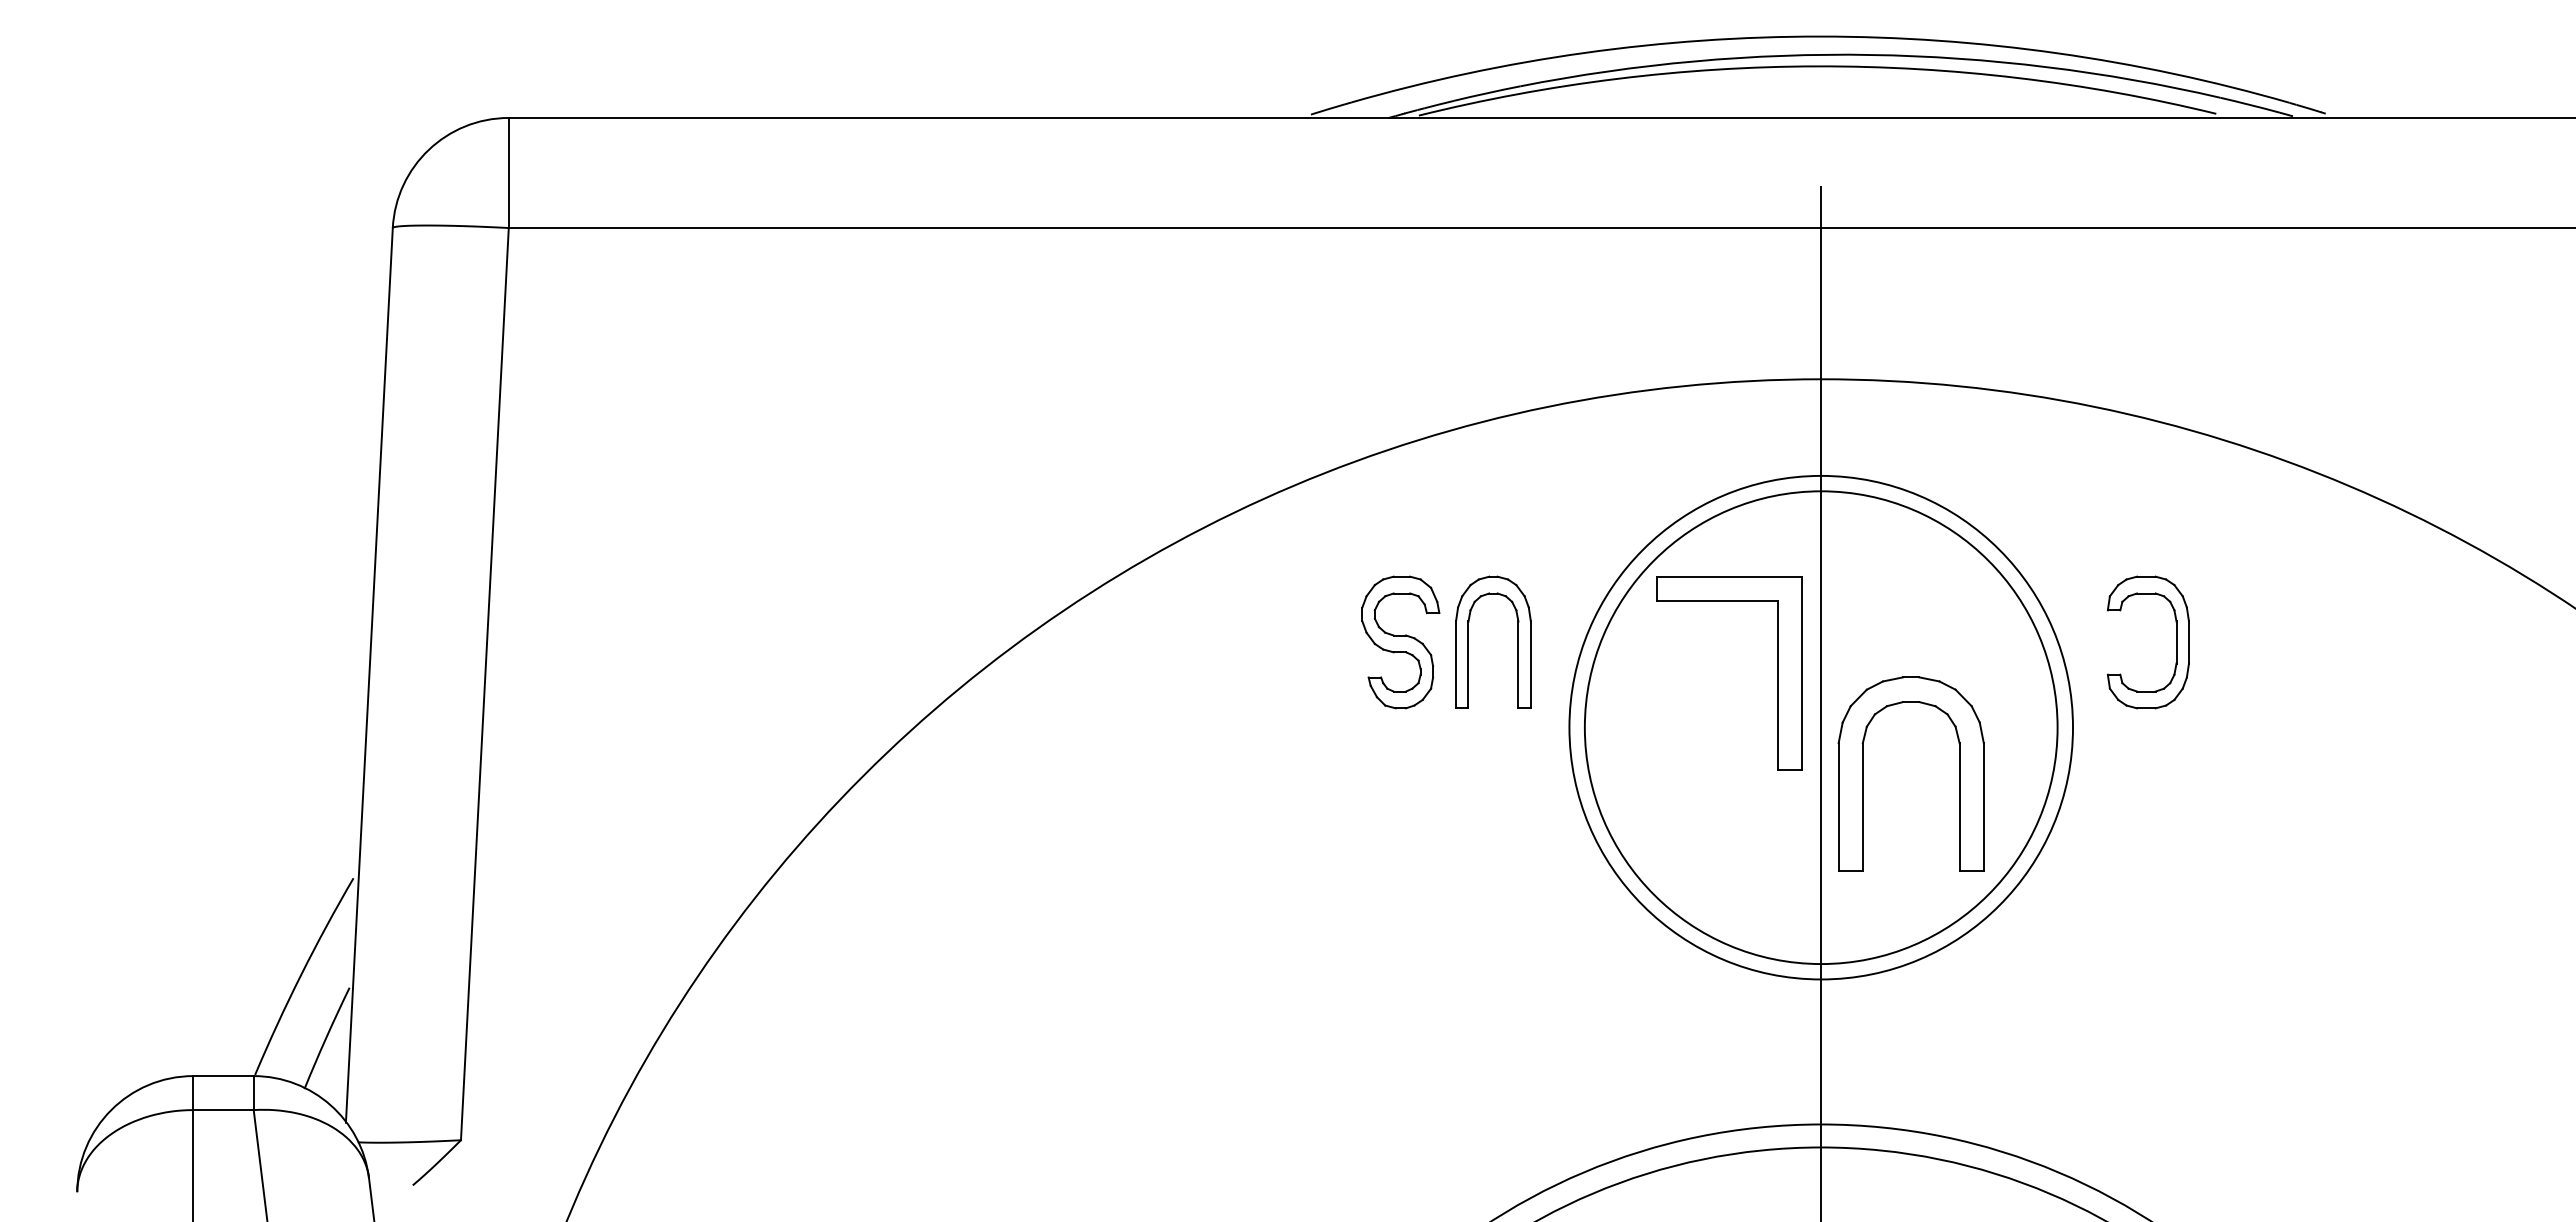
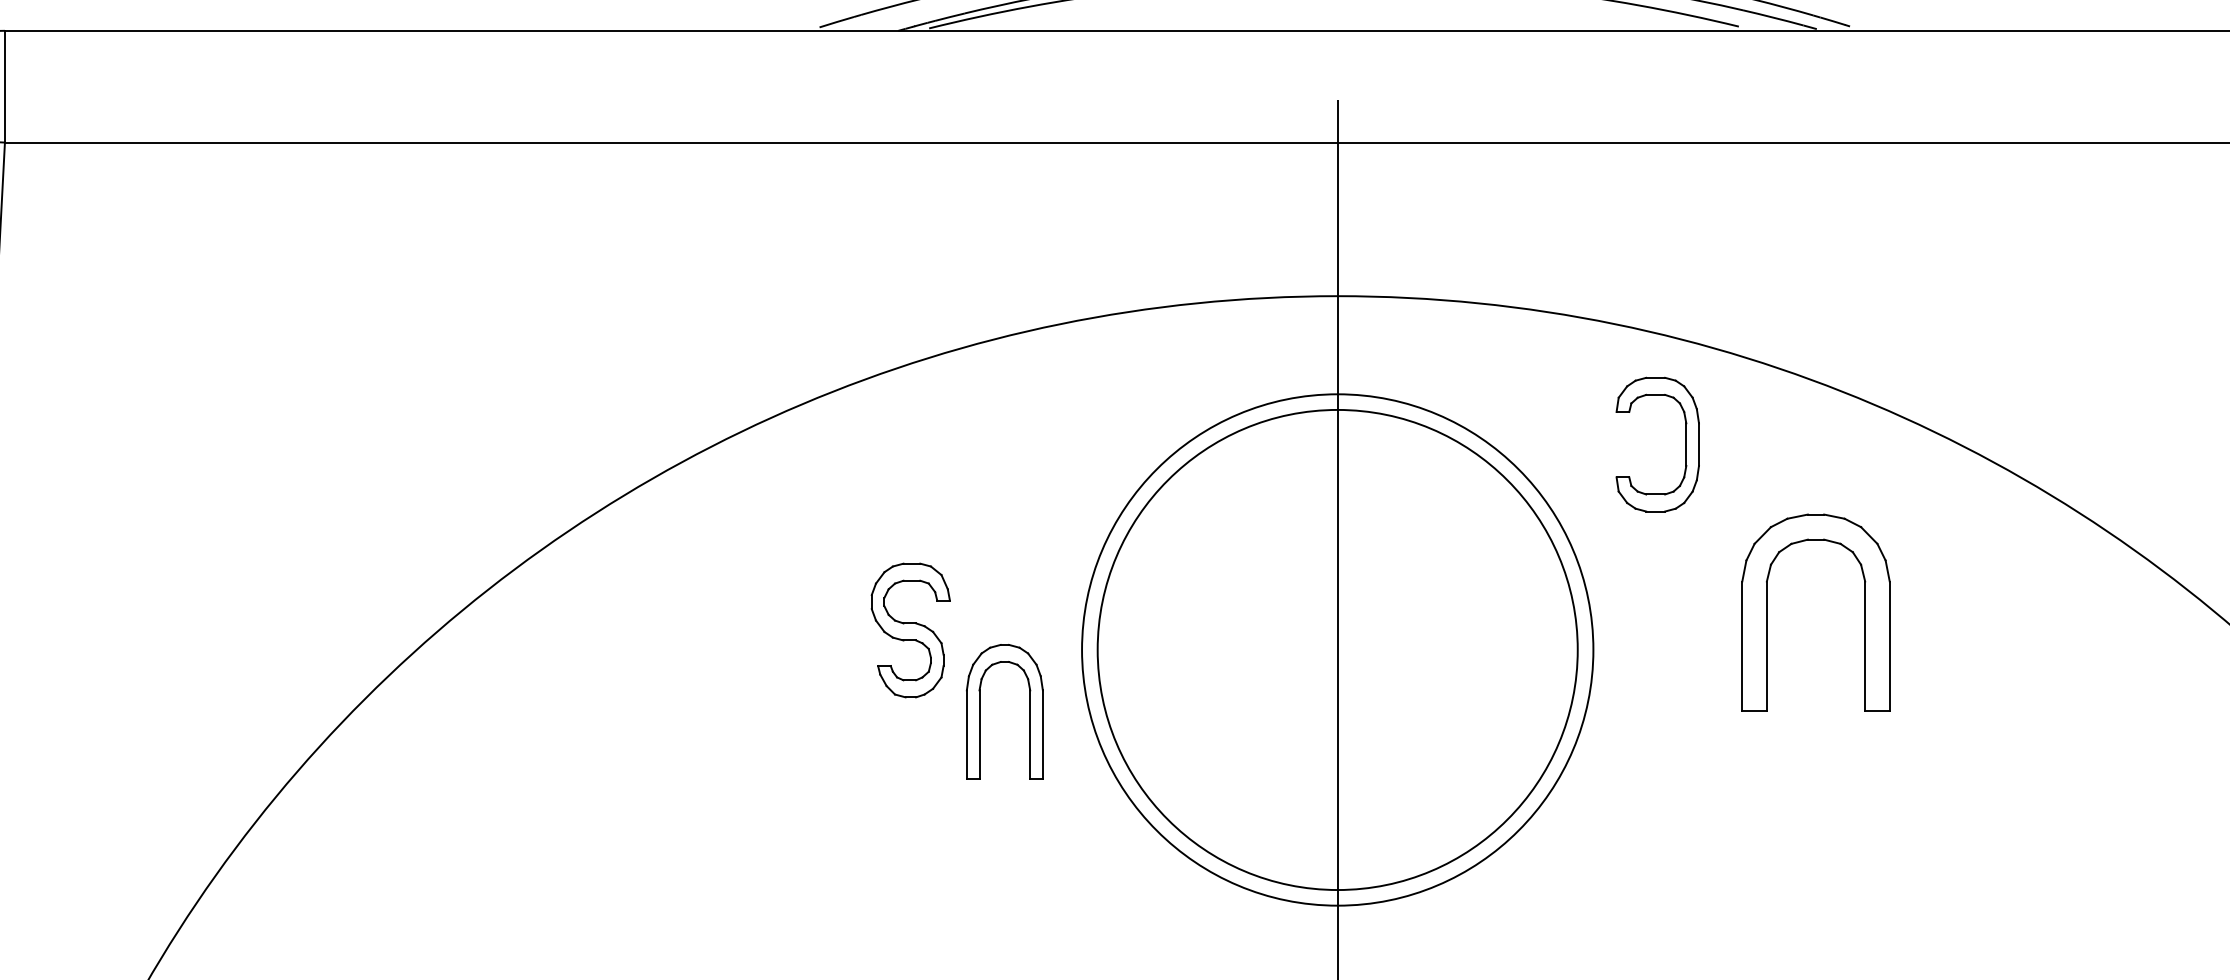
part: (1517, 641) -> (1029, 710), moved
part: (1400, 642) -> (910, 630), moved
part: (2176, 642) -> (1686, 444), moved
part: (1777, 673) -> (1293, 594), removed
part: (1863, 773) -> (1767, 612), moved

